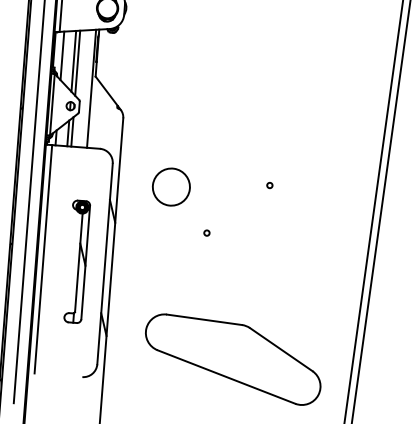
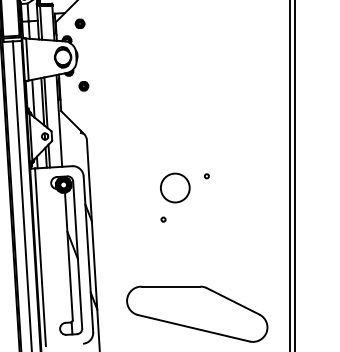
part: (128, 49) -> (83, 86), added
circle: (171, 186) -> (175, 187), moved
part: (76, 261) -> (66, 255), size x1.67

